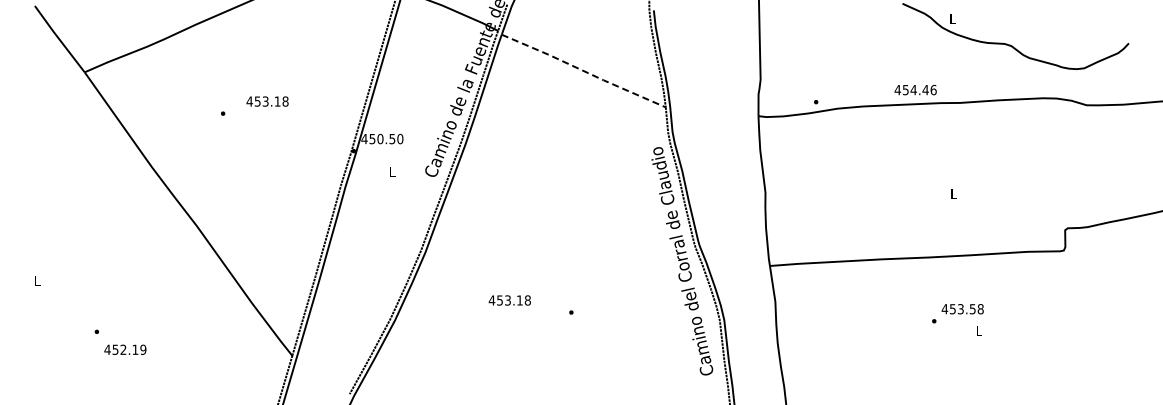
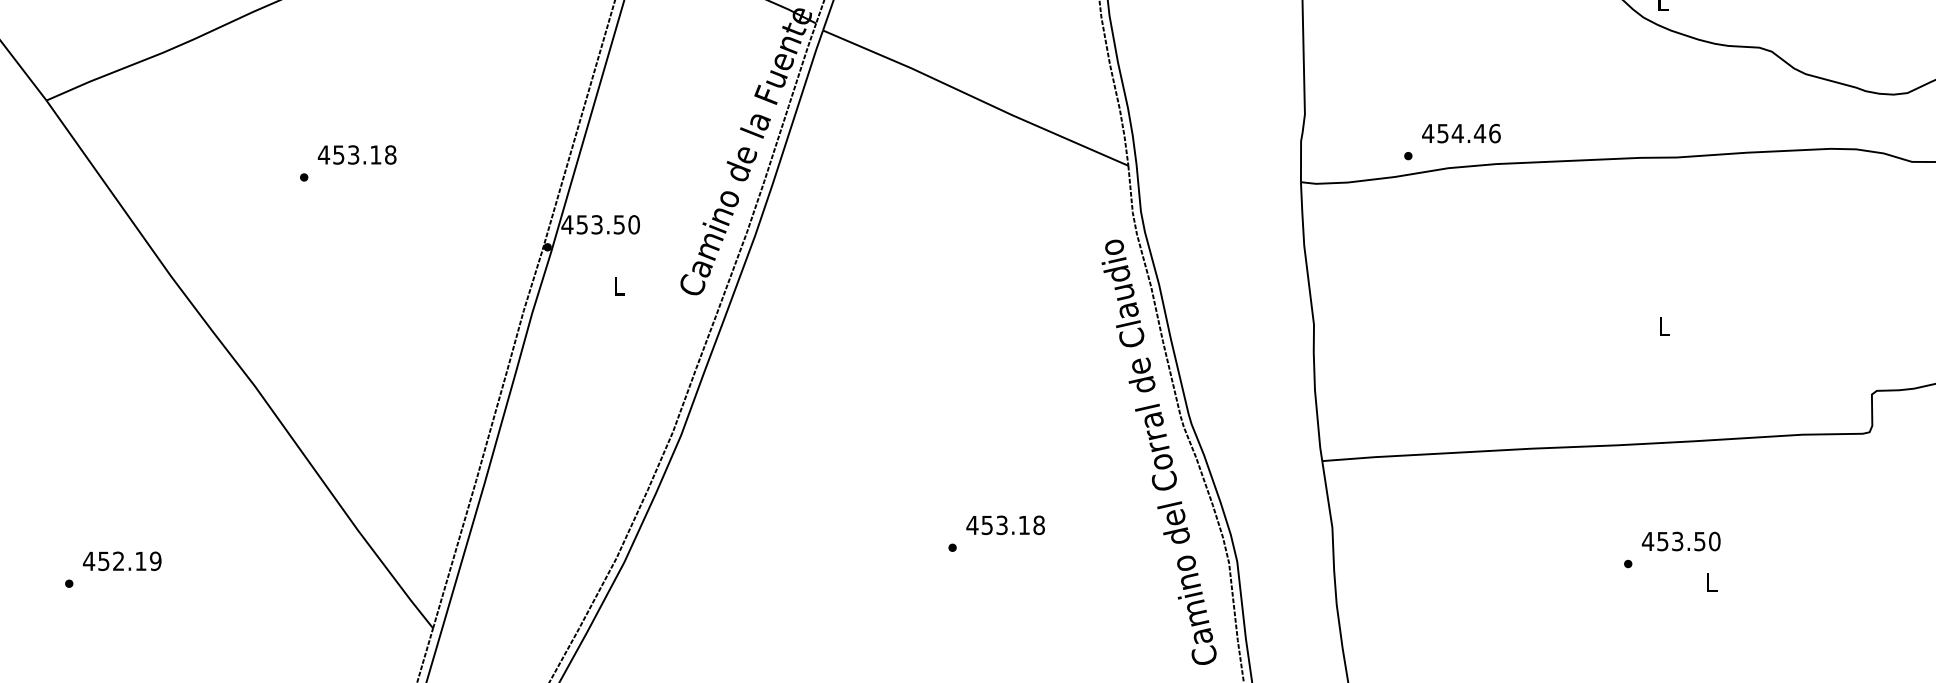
line: (583, 70) -> (975, 97), dashed -> solid
text: (915, 89) -> (1461, 132), moved
text: (267, 101) -> (357, 154), moved
text: (380, 139) -> (597, 225), 450.50 -> 453.50
text: (509, 300) -> (1004, 525), moved
text: (980, 309) -> (1714, 542), 453.58 -> 453.50
text: (125, 349) -> (122, 560), moved

